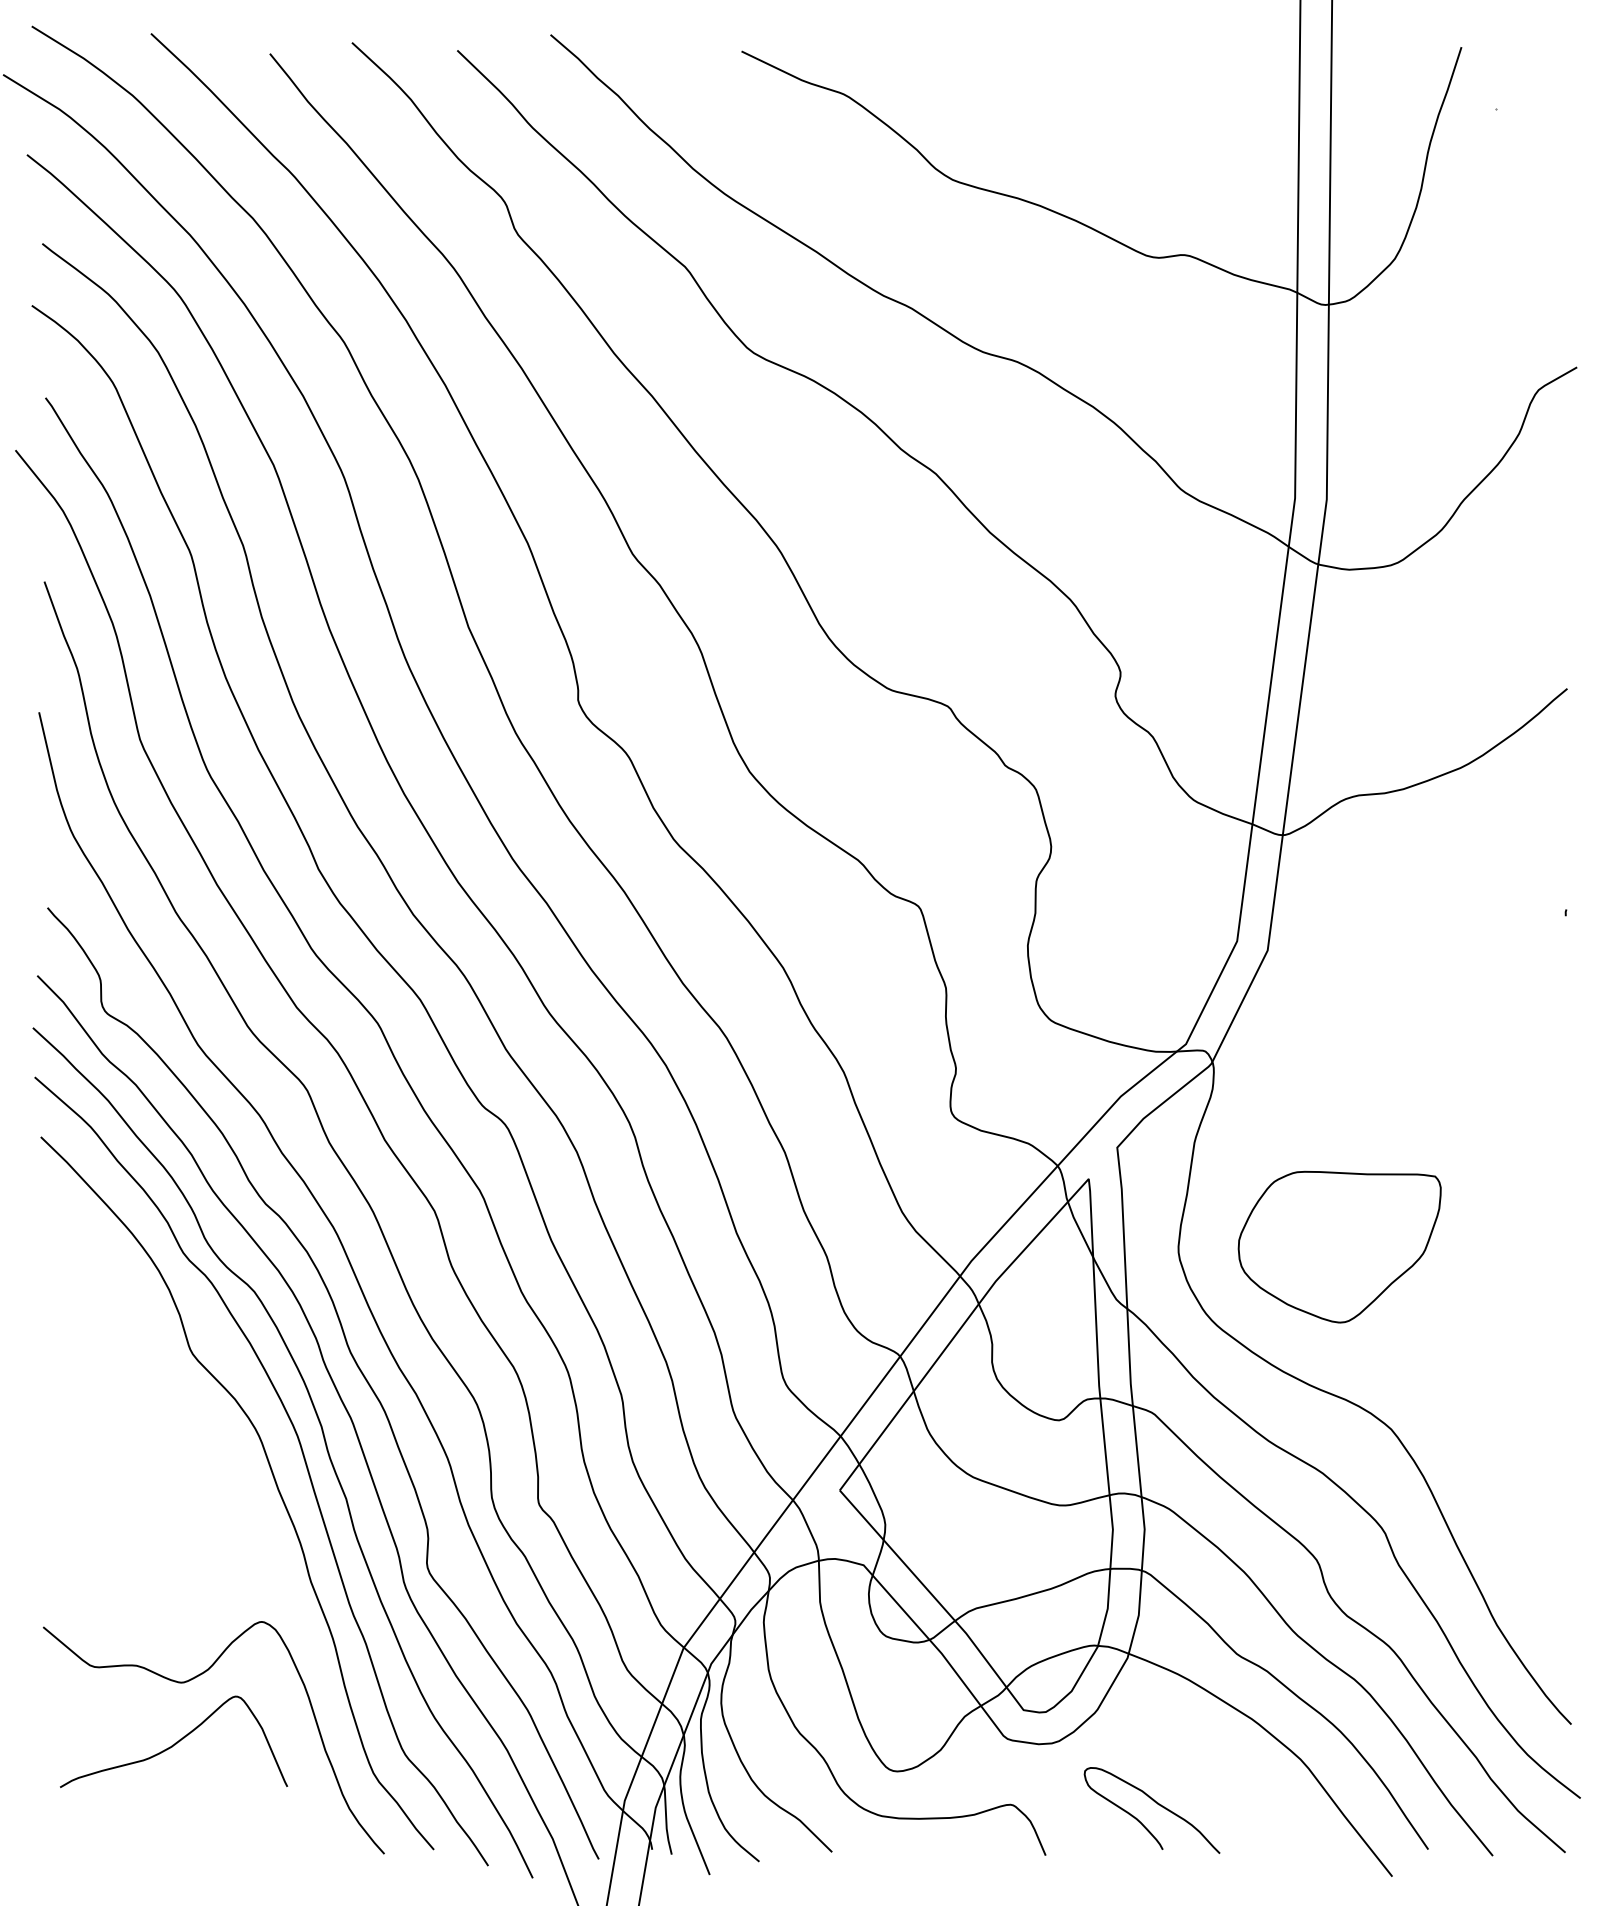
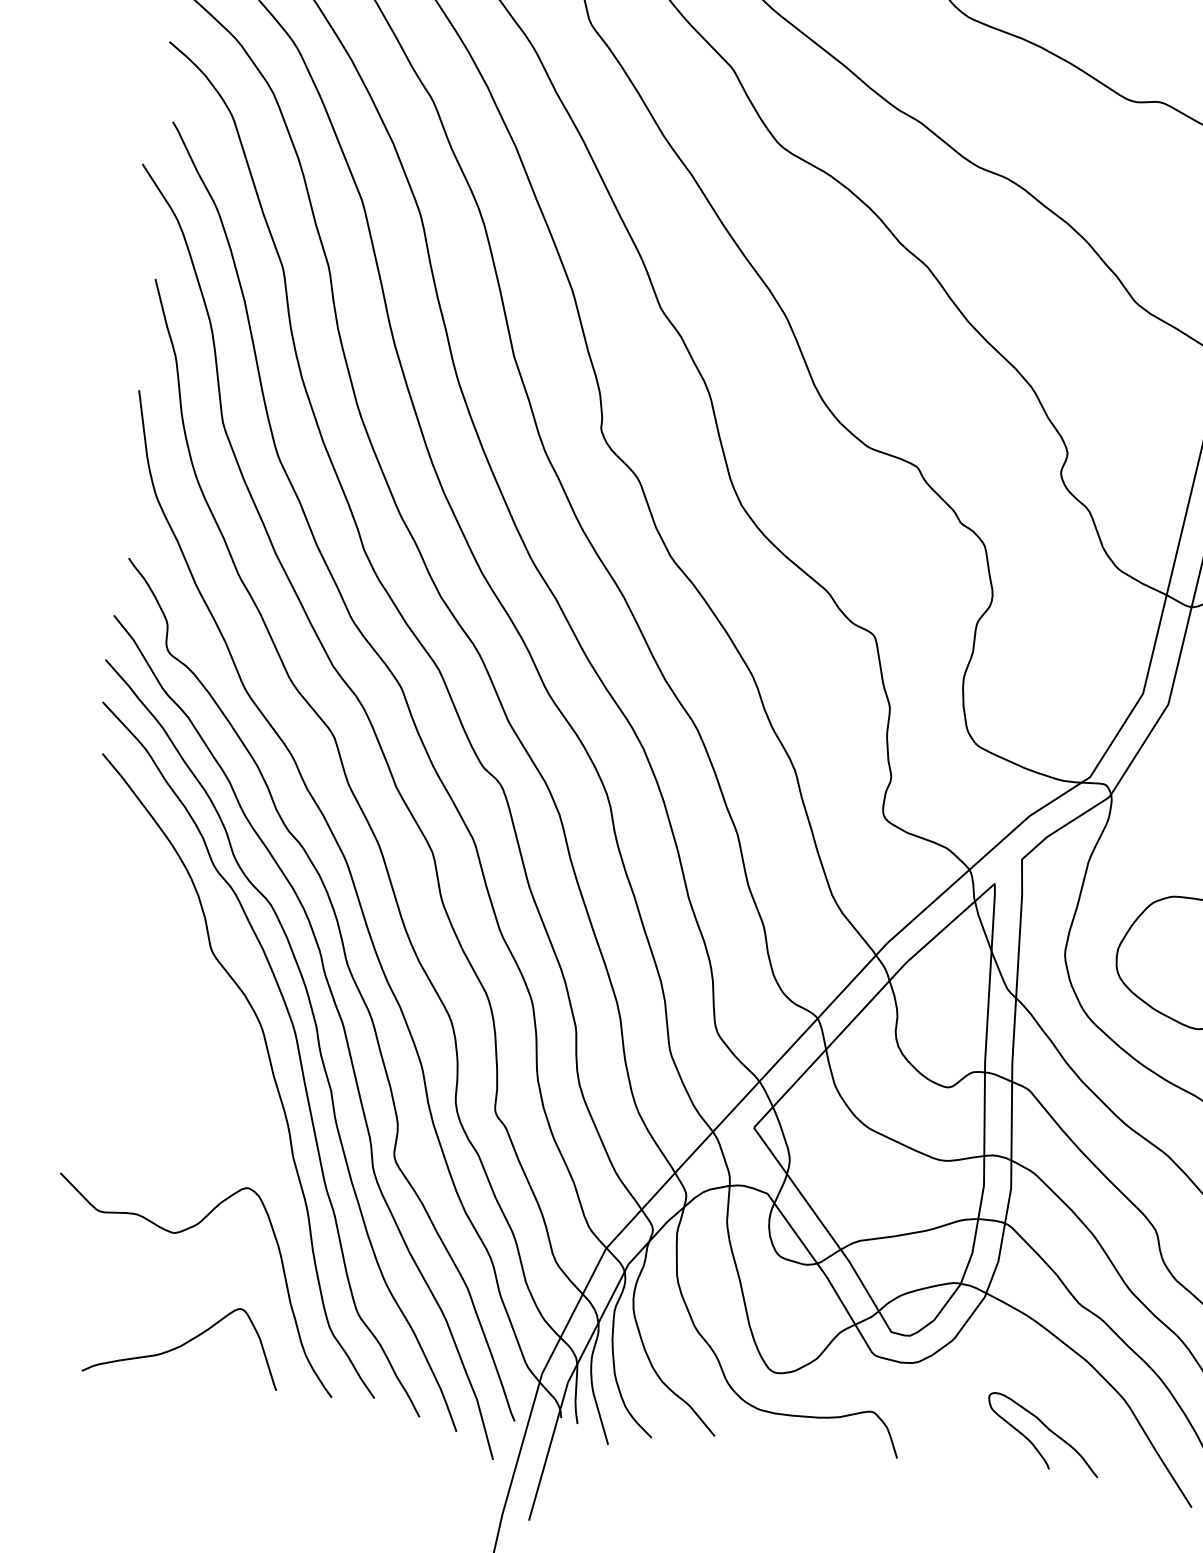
curve: (175, 1742) -> (184, 1342), moved
curve: (1157, 1804) -> (1048, 1430), moved

